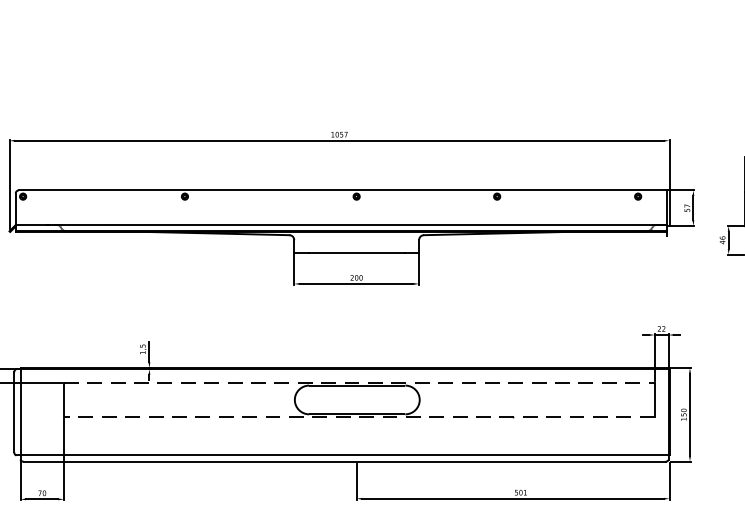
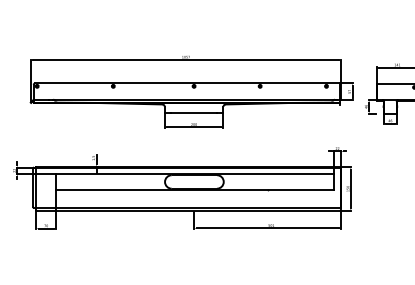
line: (359, 381) -> (195, 173), dashed -> solid
line: (359, 418) -> (195, 190), dashed -> solid

